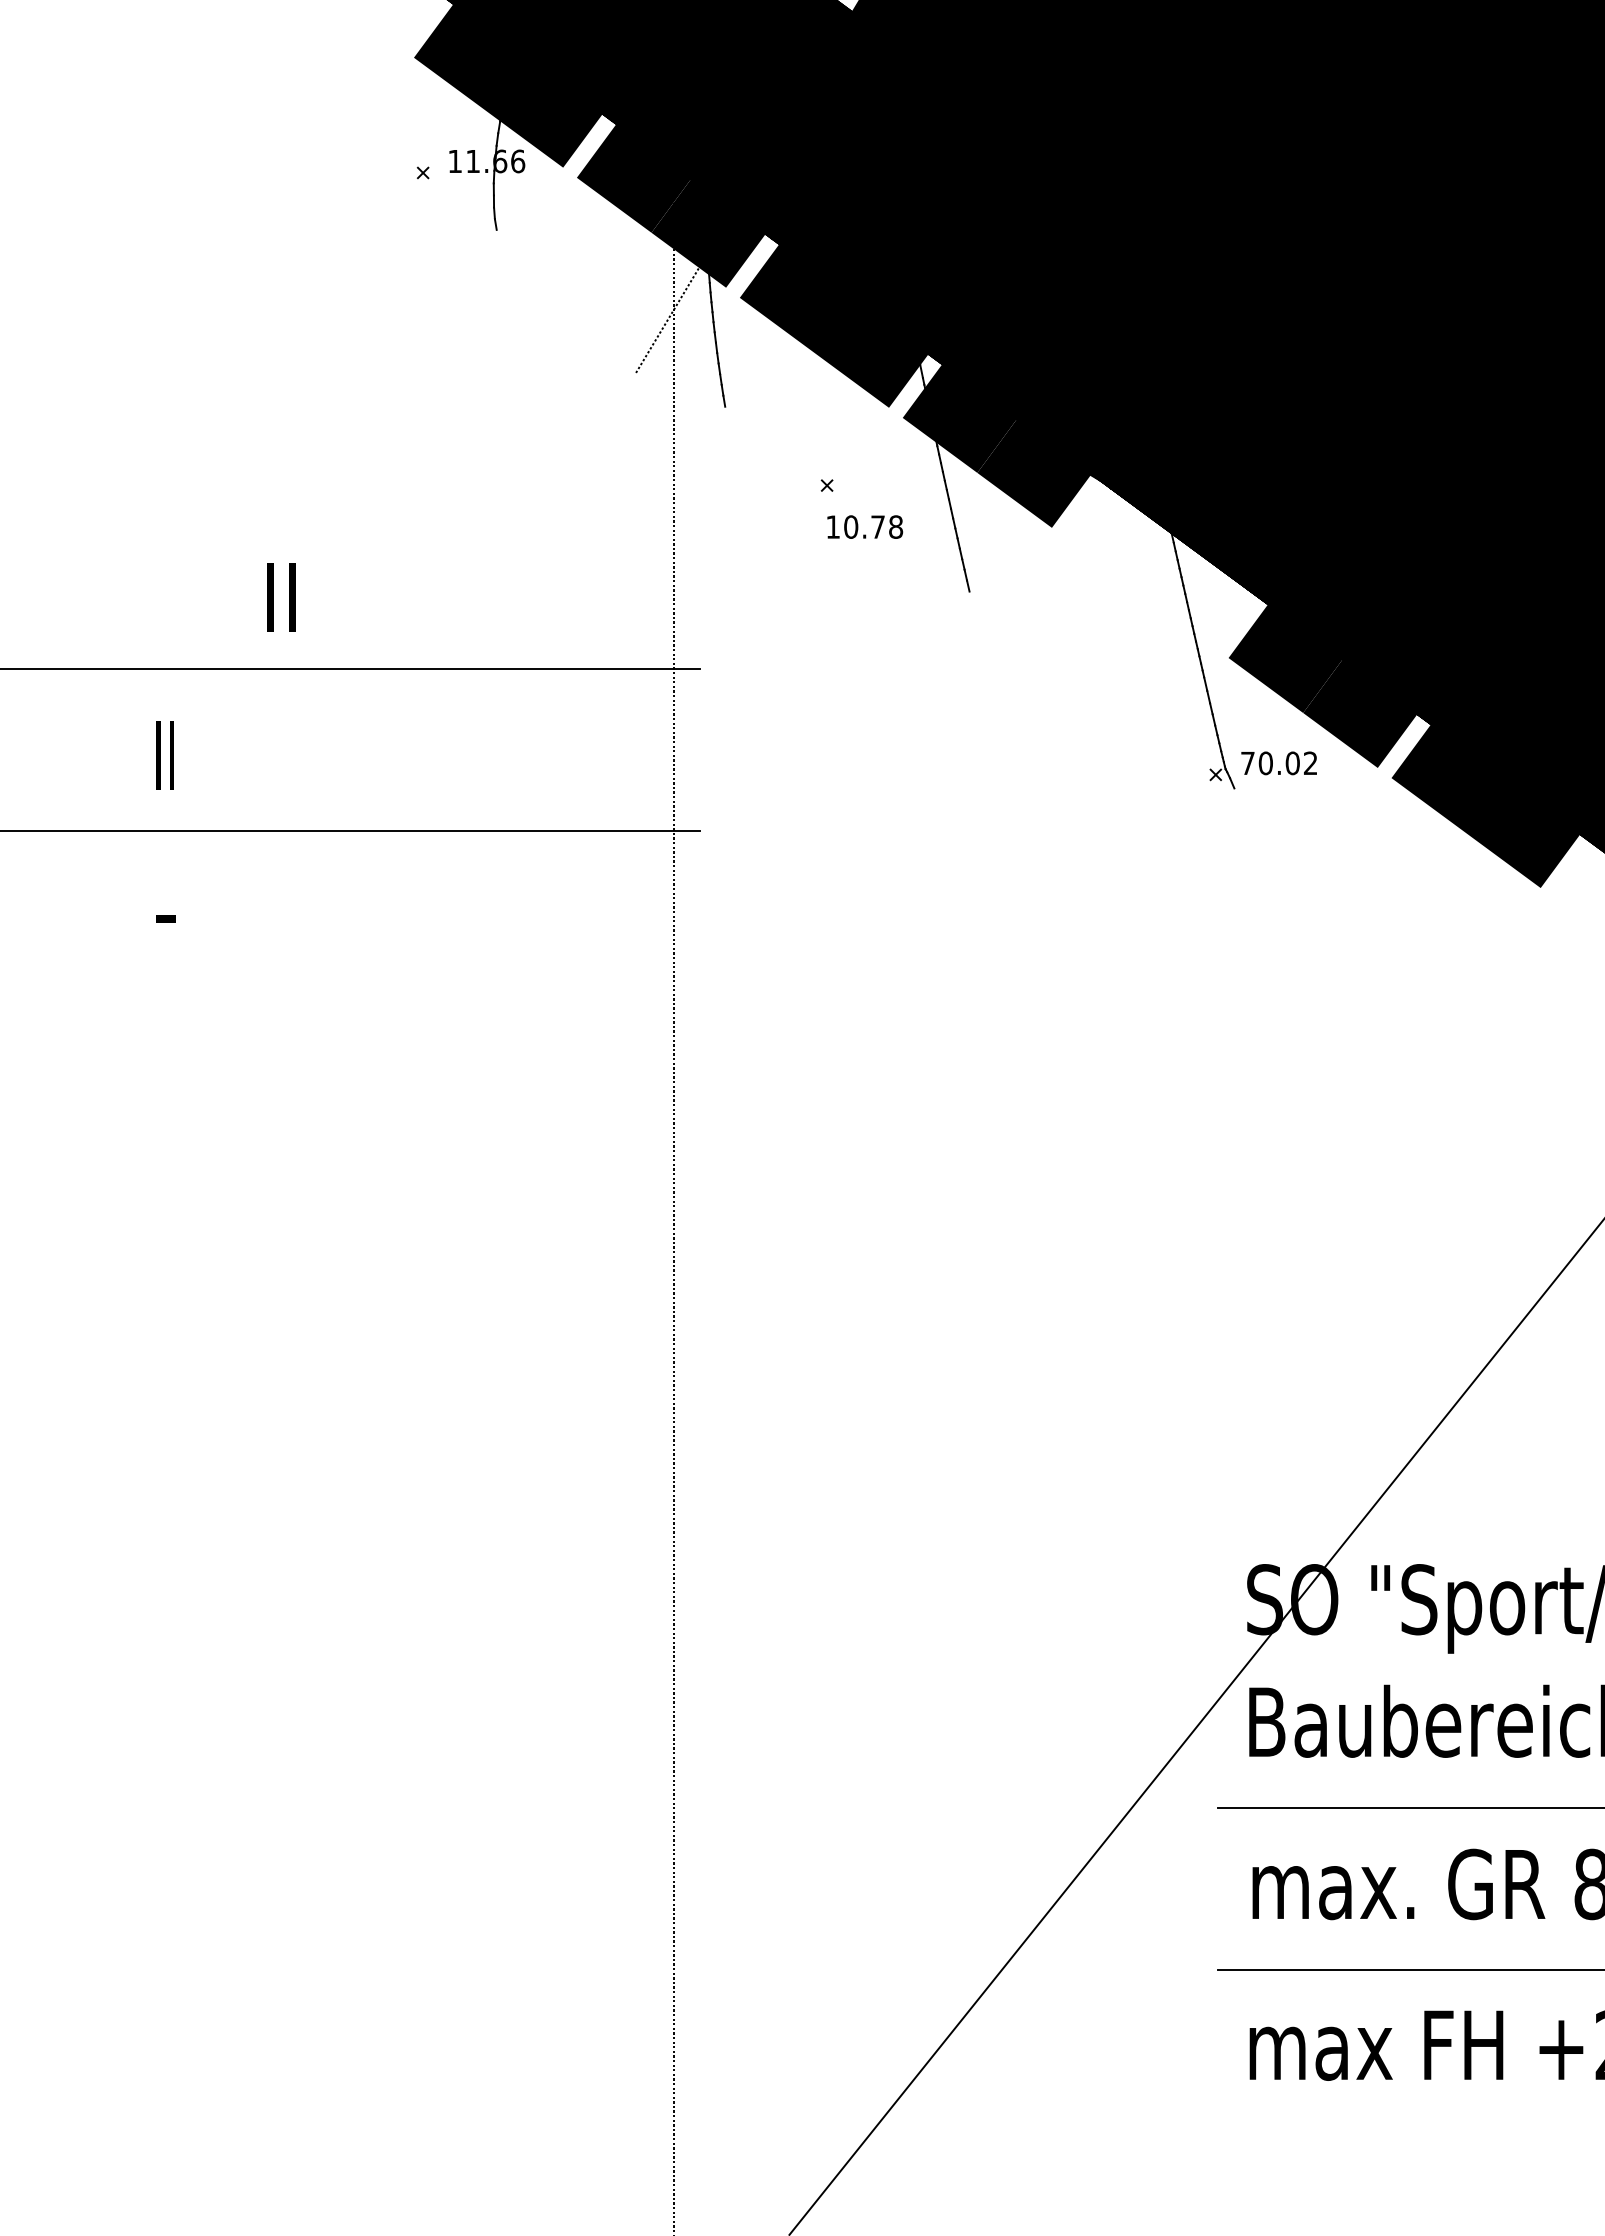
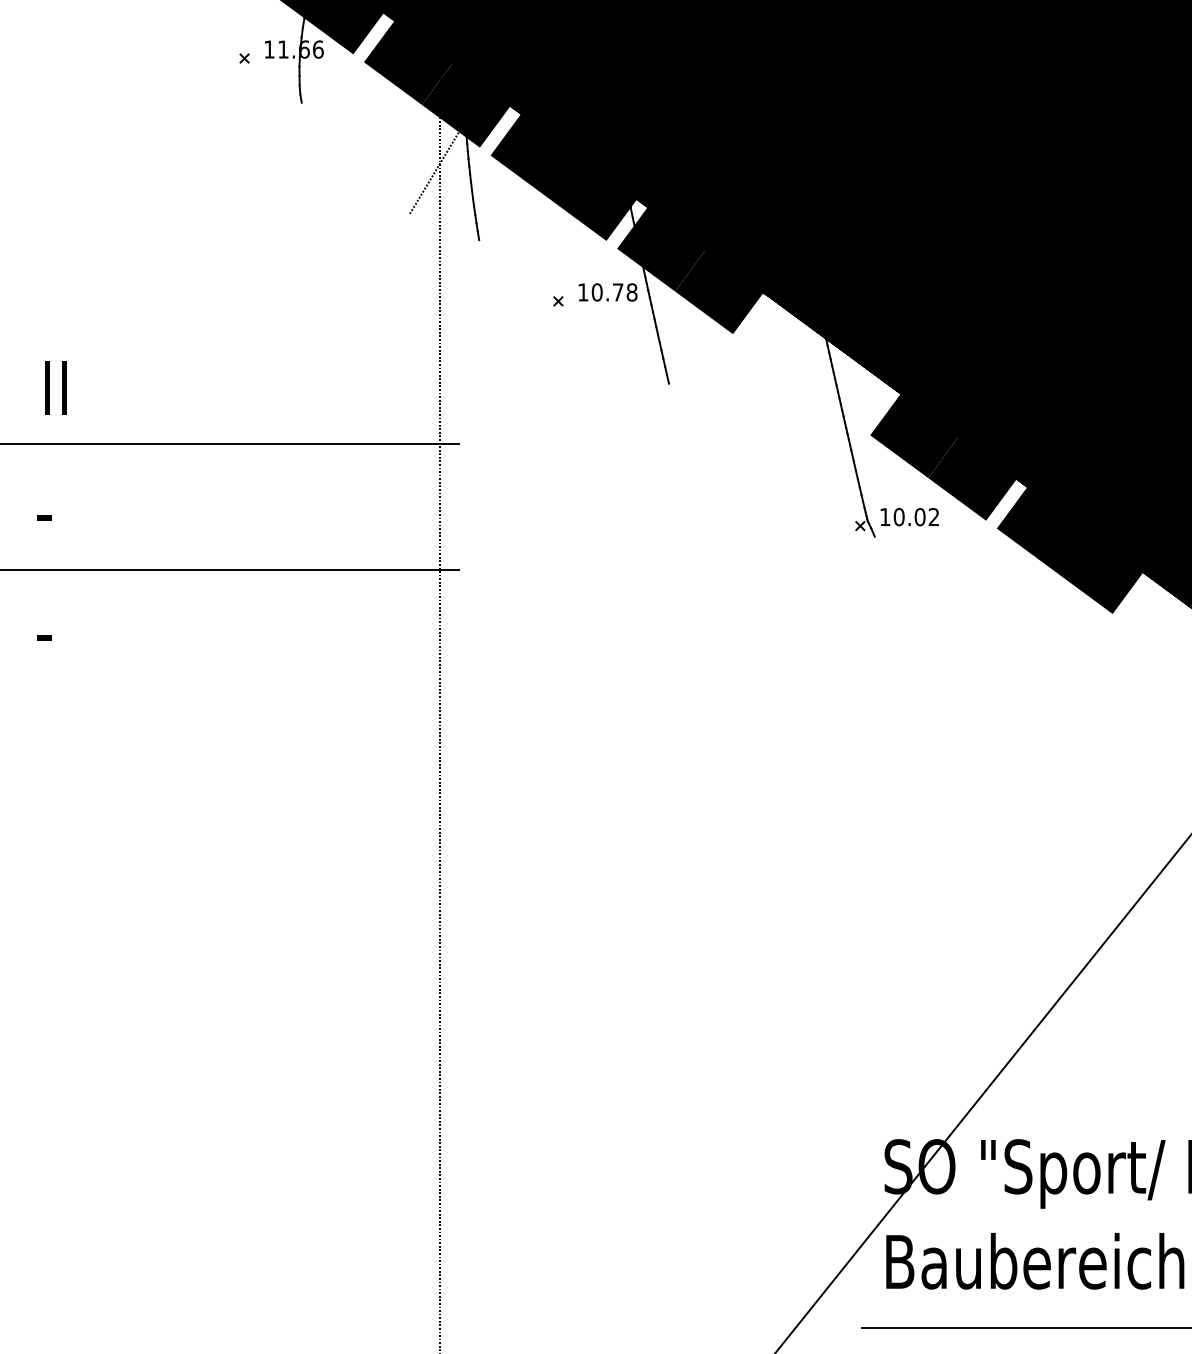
text: (865, 526) -> (608, 291), moved
text: (281, 597) -> (56, 388), moved
text: (165, 755) -> (44, 511), II -> -
text: (1247, 762) -> (884, 516), 70.02 -> 10.02

